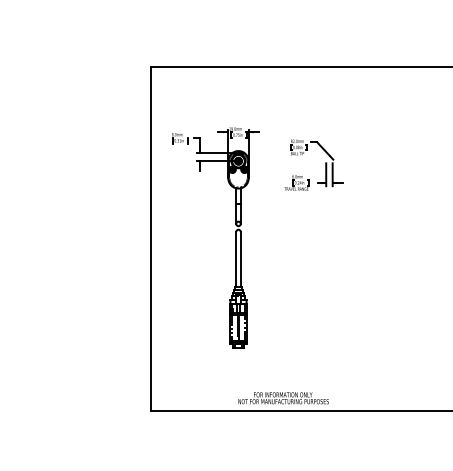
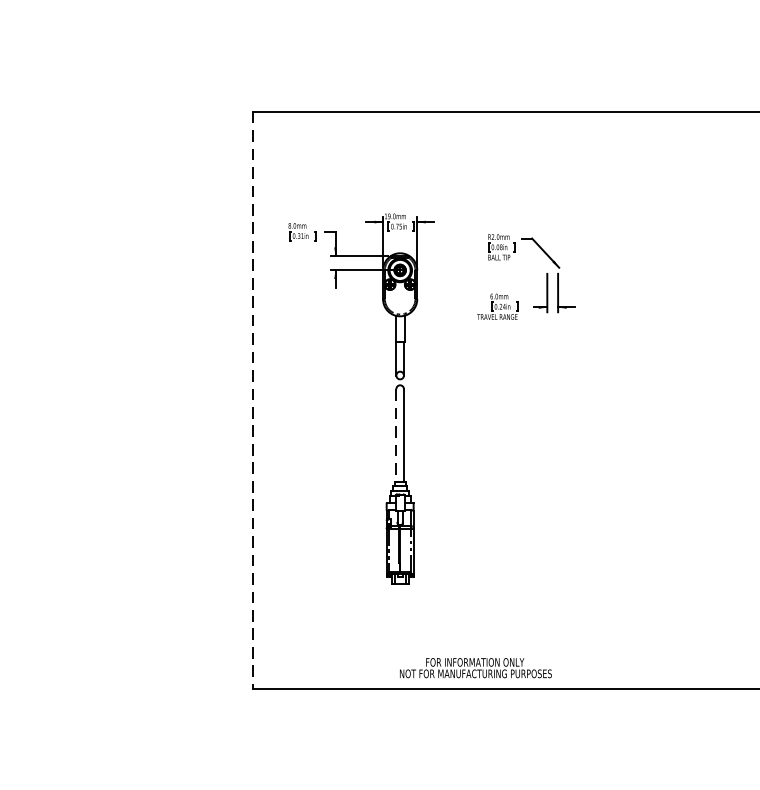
line: (150, 238) -> (252, 400), solid -> dashed
line: (236, 259) -> (396, 435), solid -> dashed

